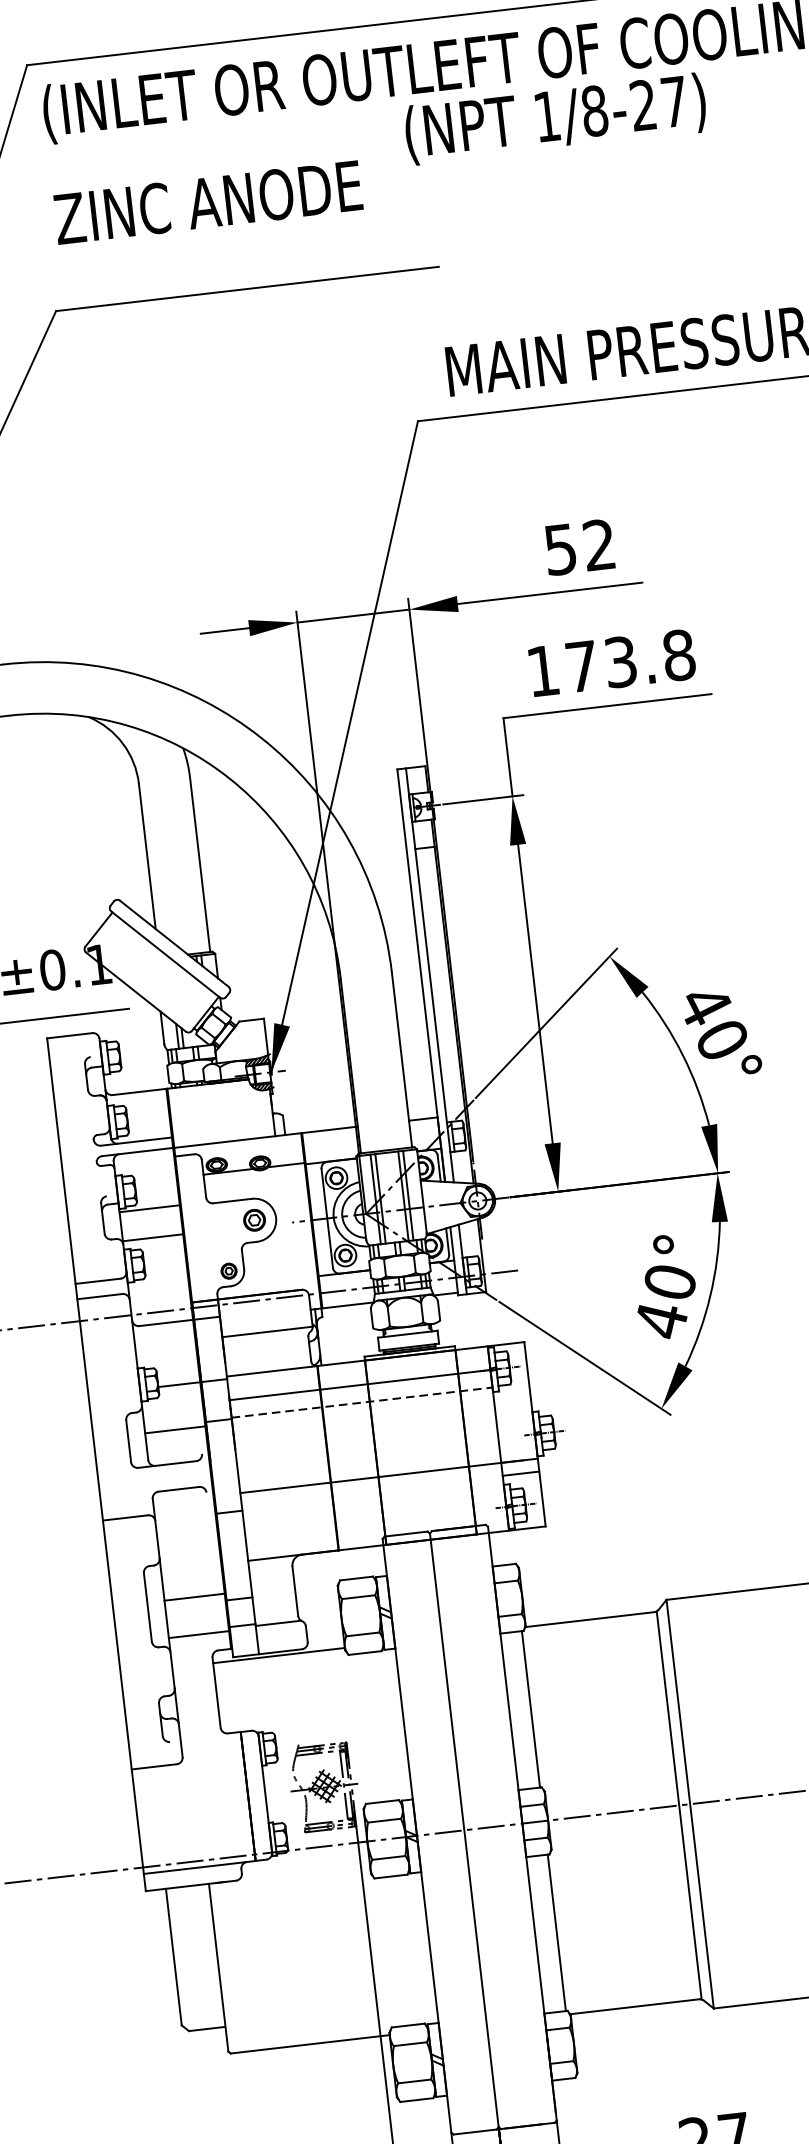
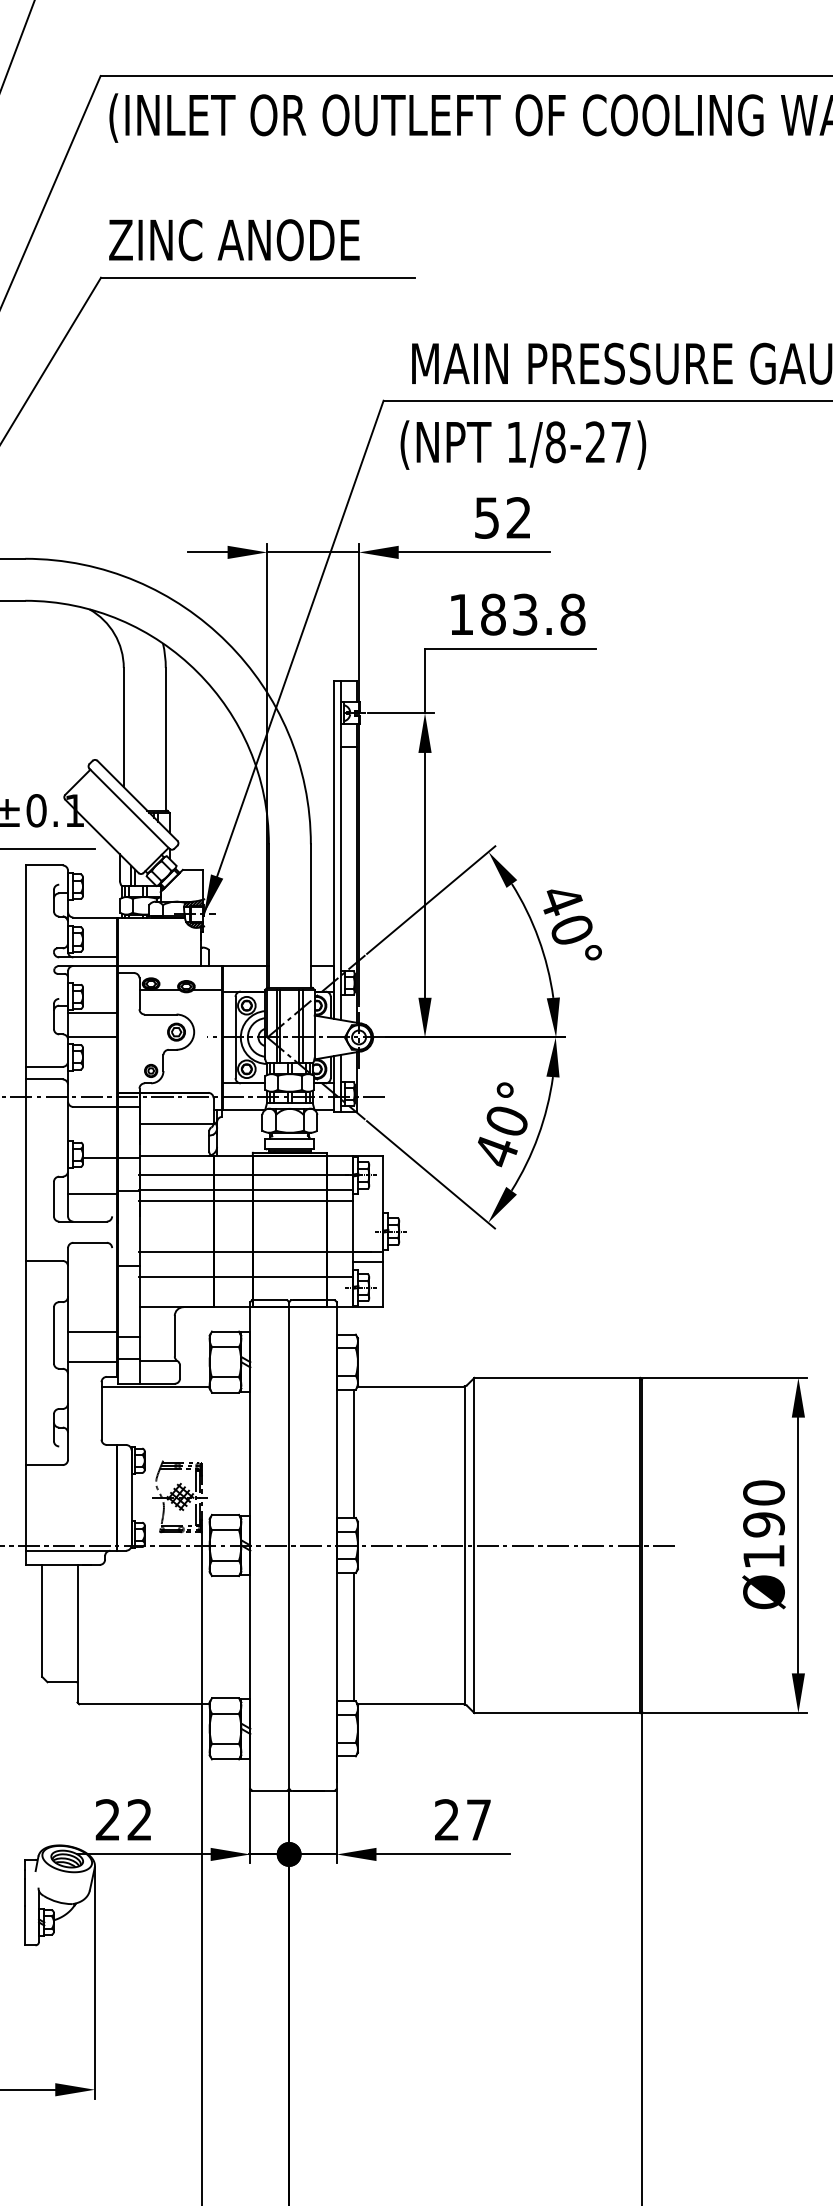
text: (555, 118) -> (523, 444), moved
text: (208, 202) -> (234, 240), moved
text: (582, 666) -> (493, 614), 173.8 -> 183.8
line: (362, 1402) -> (246, 1189), dashed -> solid
line: (363, 1415) -> (246, 1200), added
line: (374, 1508) -> (246, 1276), added

